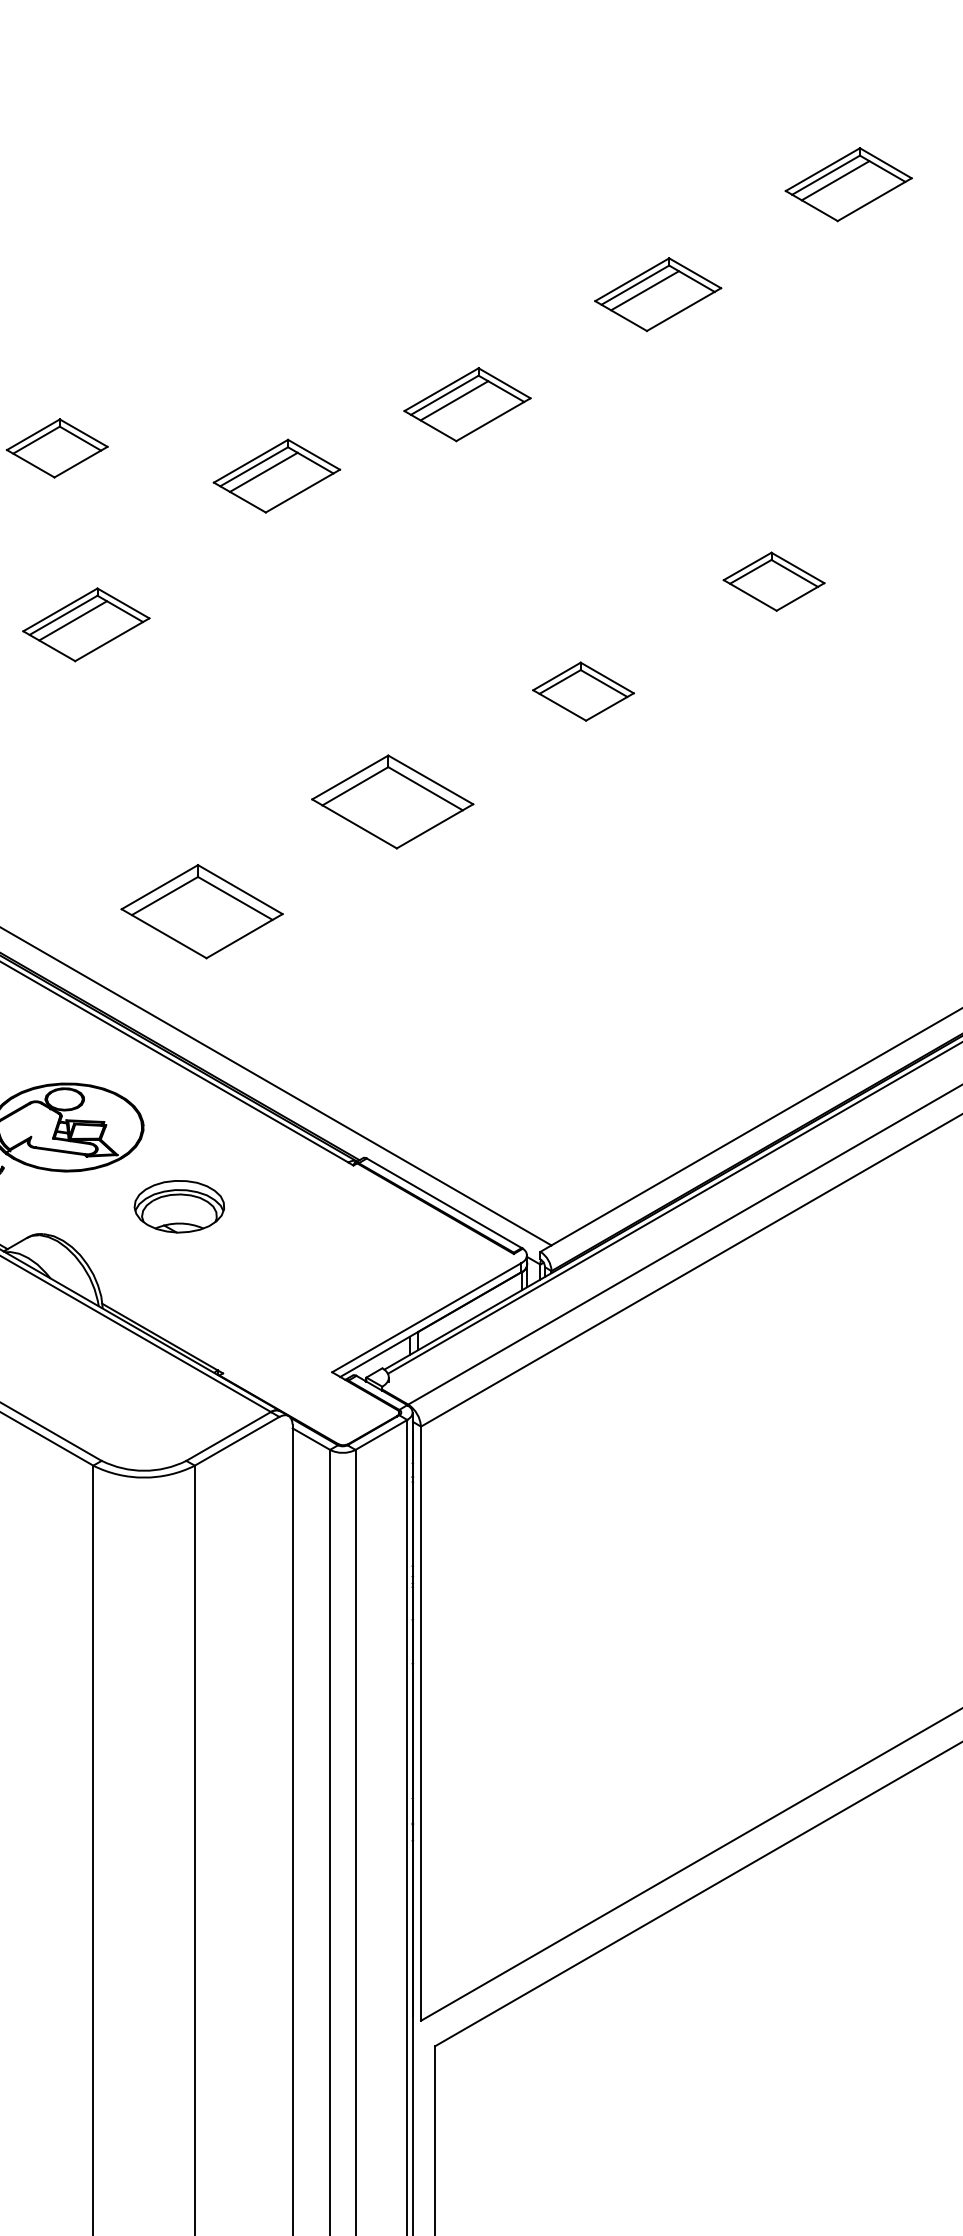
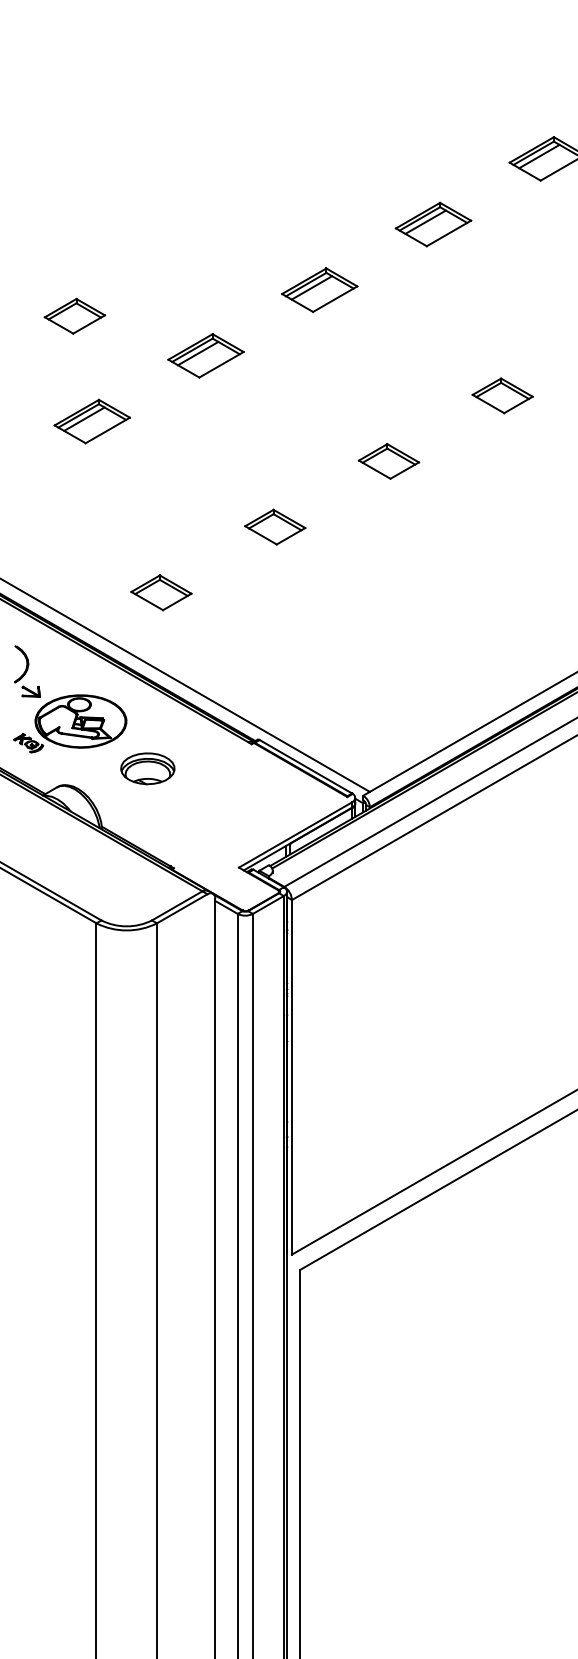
part: (276, 475) -> (205, 355), moved
part: (393, 800) -> (275, 526), size x0.62
part: (202, 911) -> (161, 592), size x0.62

